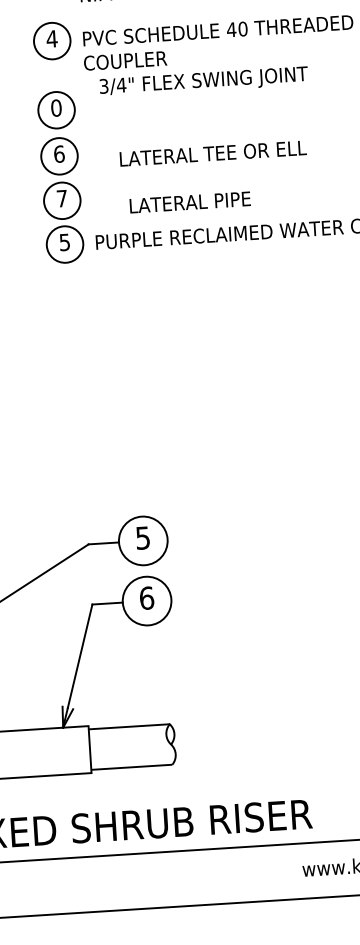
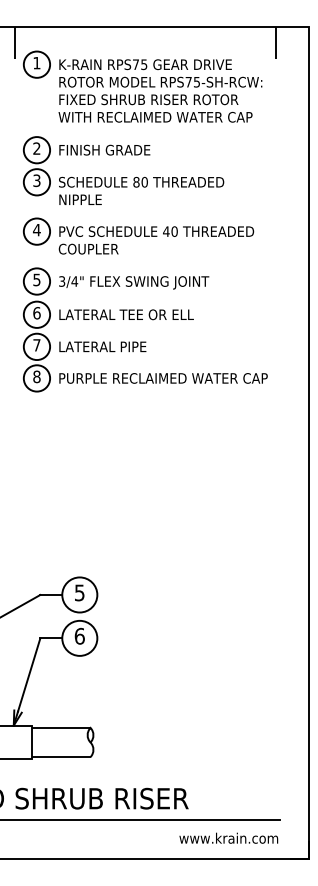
text: (204, 81) -> (134, 282), moved
text: (55, 107) -> (36, 279), 0 -> 5
text: (213, 153) -> (126, 314), moved
text: (189, 202) -> (102, 346), moved
text: (64, 241) -> (36, 376), 5 -> 8

